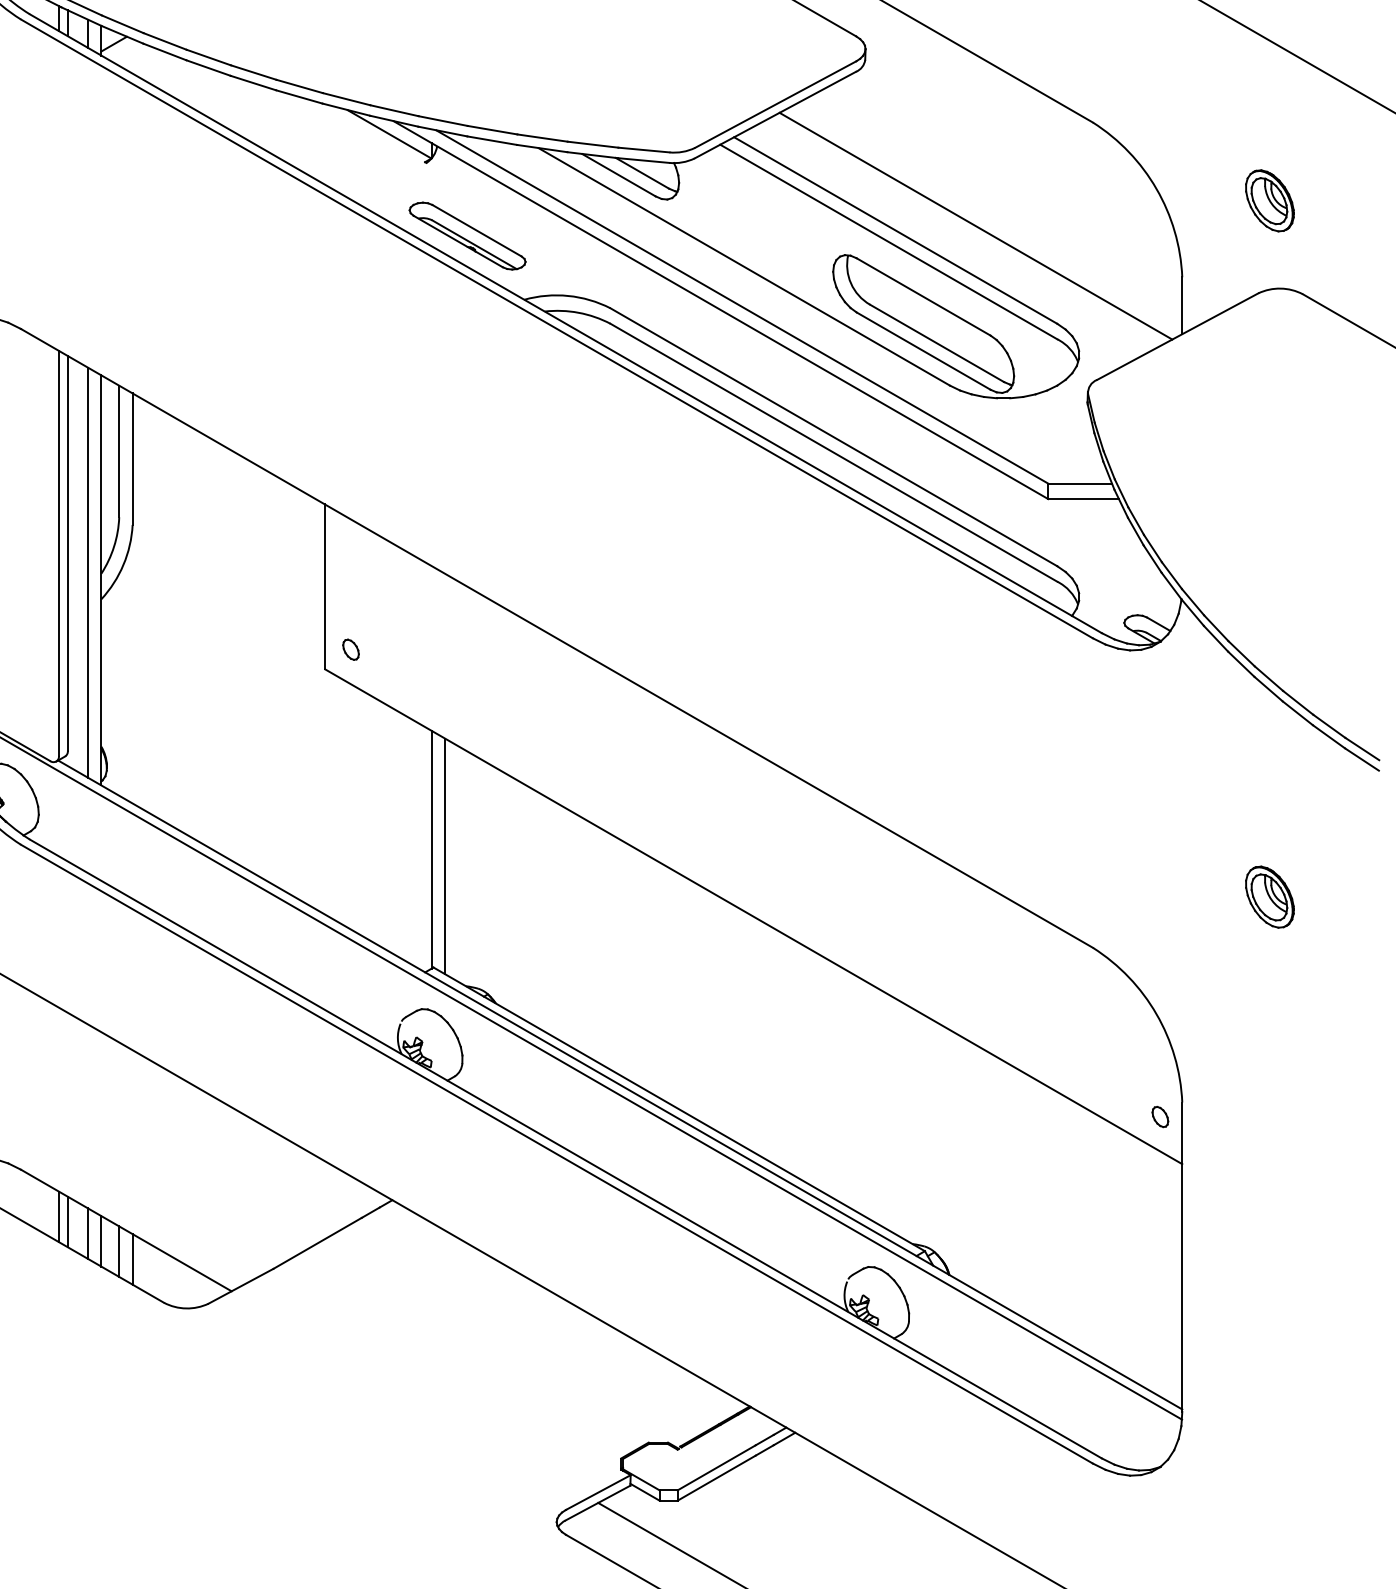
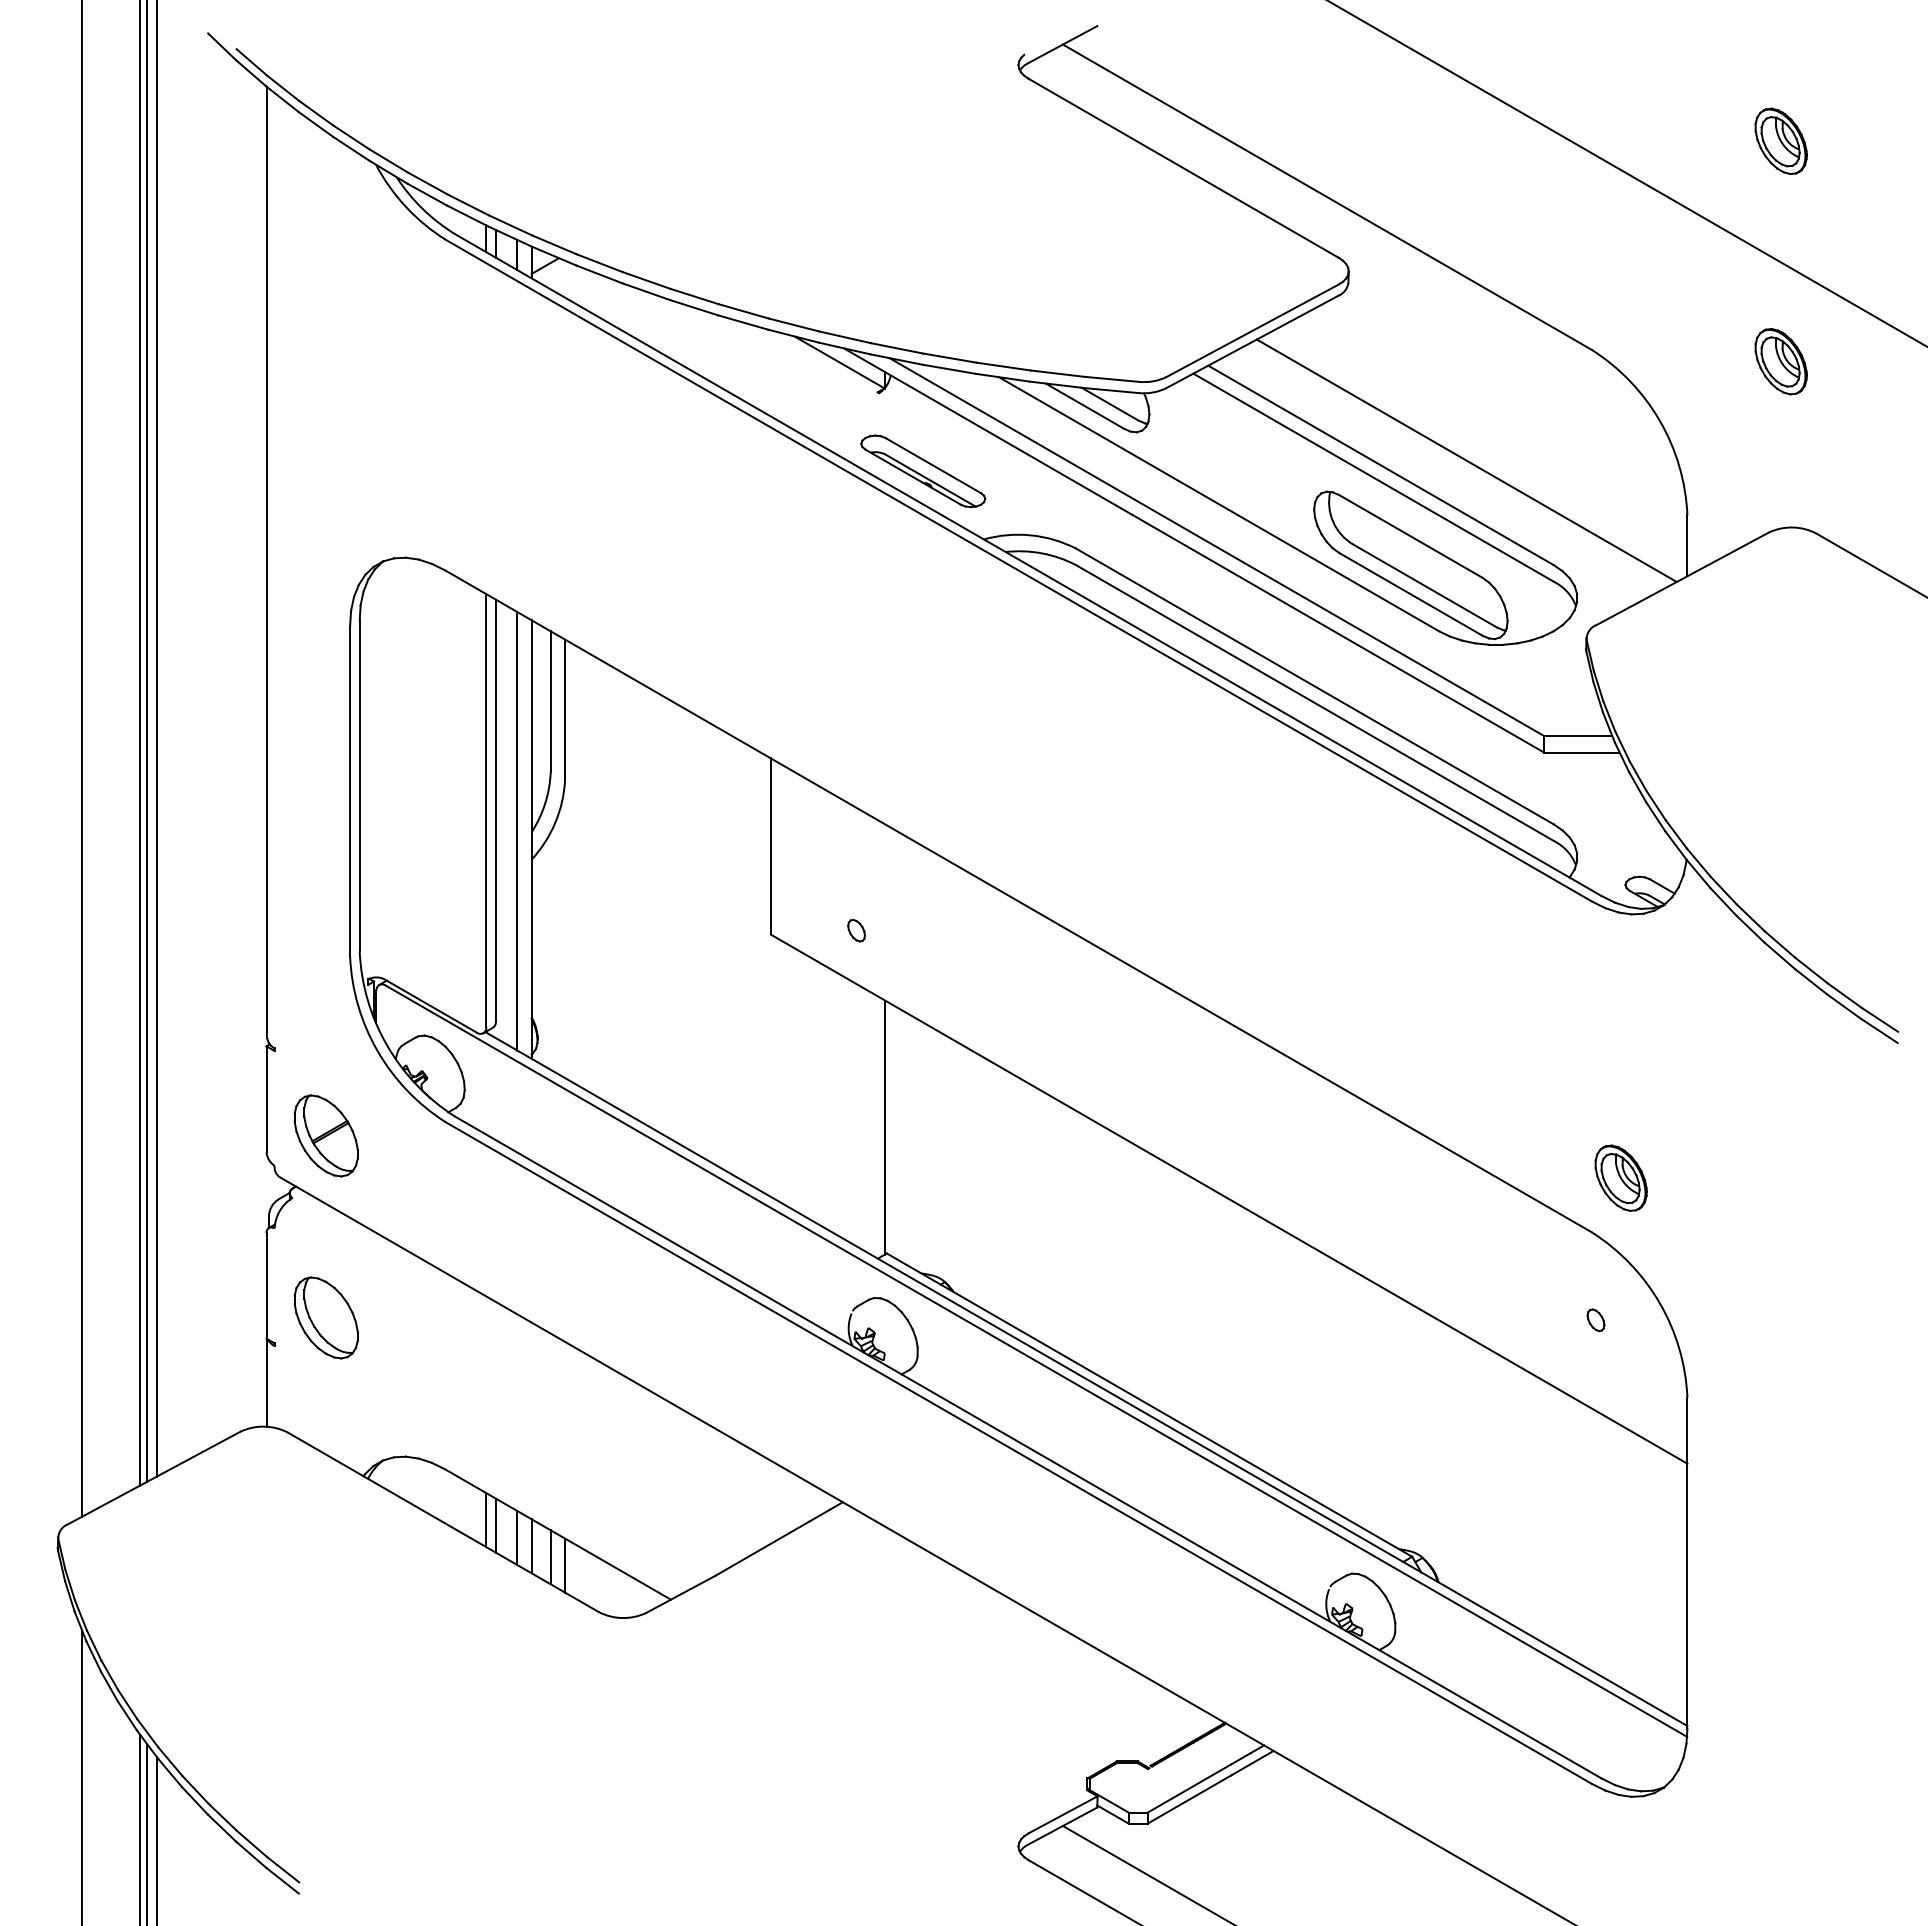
part: (1269, 200) -> (1780, 361), moved
part: (350, 649) -> (856, 930), moved
line: (445, 856) -> (899, 1134), removed
part: (1269, 896) -> (1620, 1177), moved
part: (1159, 1117) -> (1595, 1320), moved

